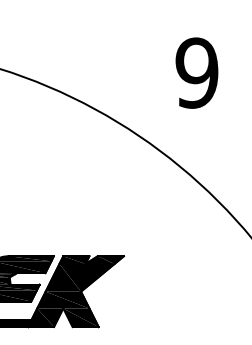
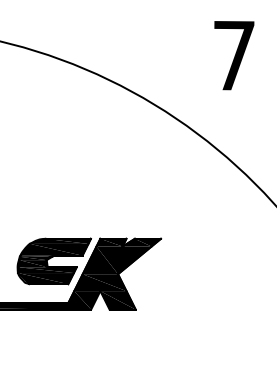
text: (196, 72) -> (233, 55), 9 -> 7

